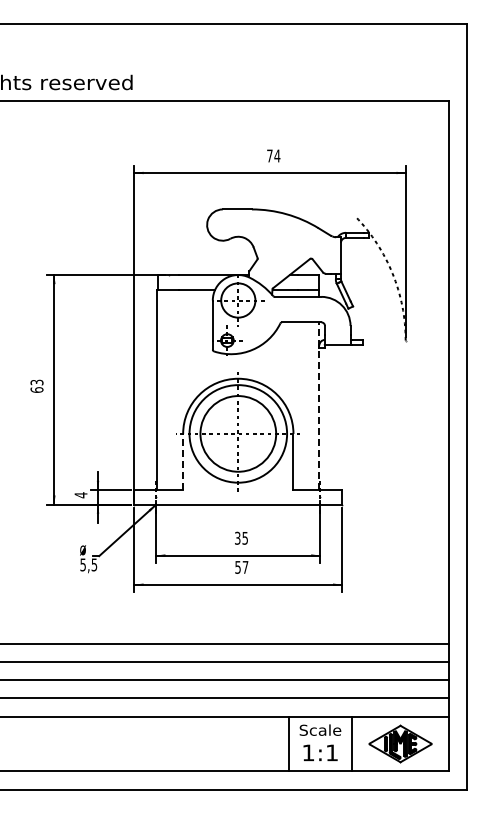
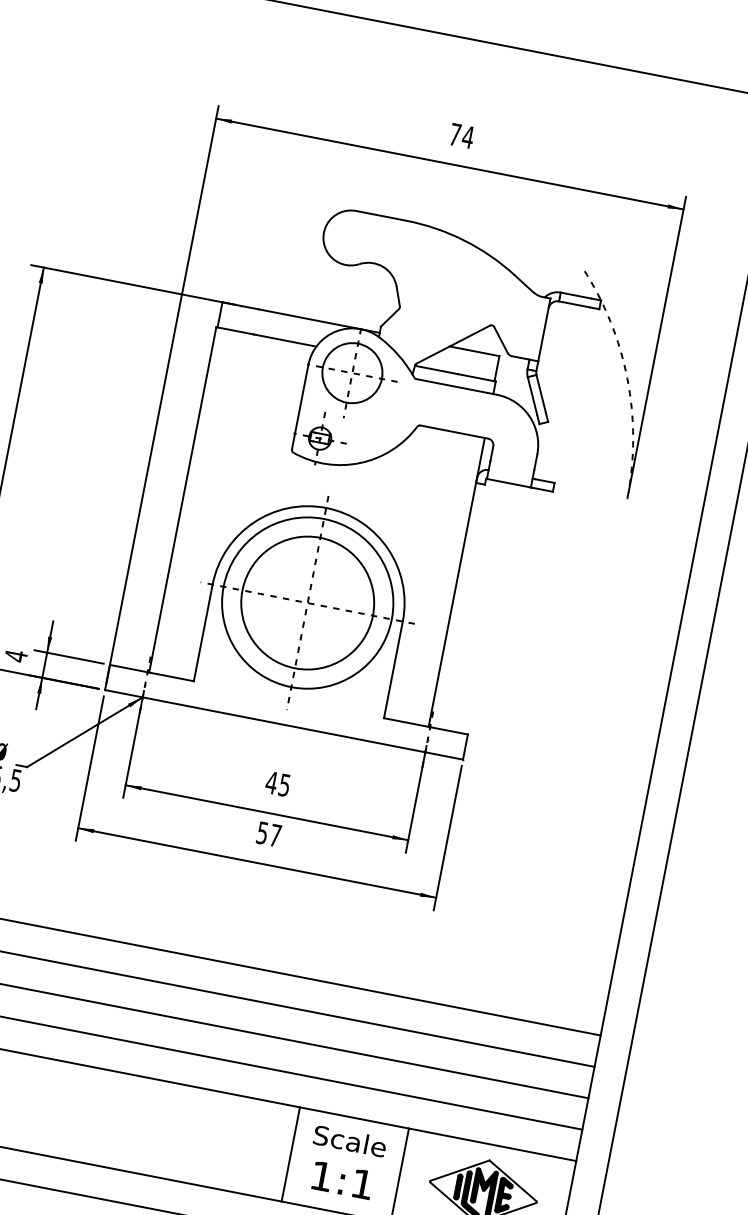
line: (319, 406) -> (456, 583), dashed -> solid
line: (183, 461) -> (204, 632), dashed -> solid
text: (237, 537) -> (271, 781), 35 -> 45

